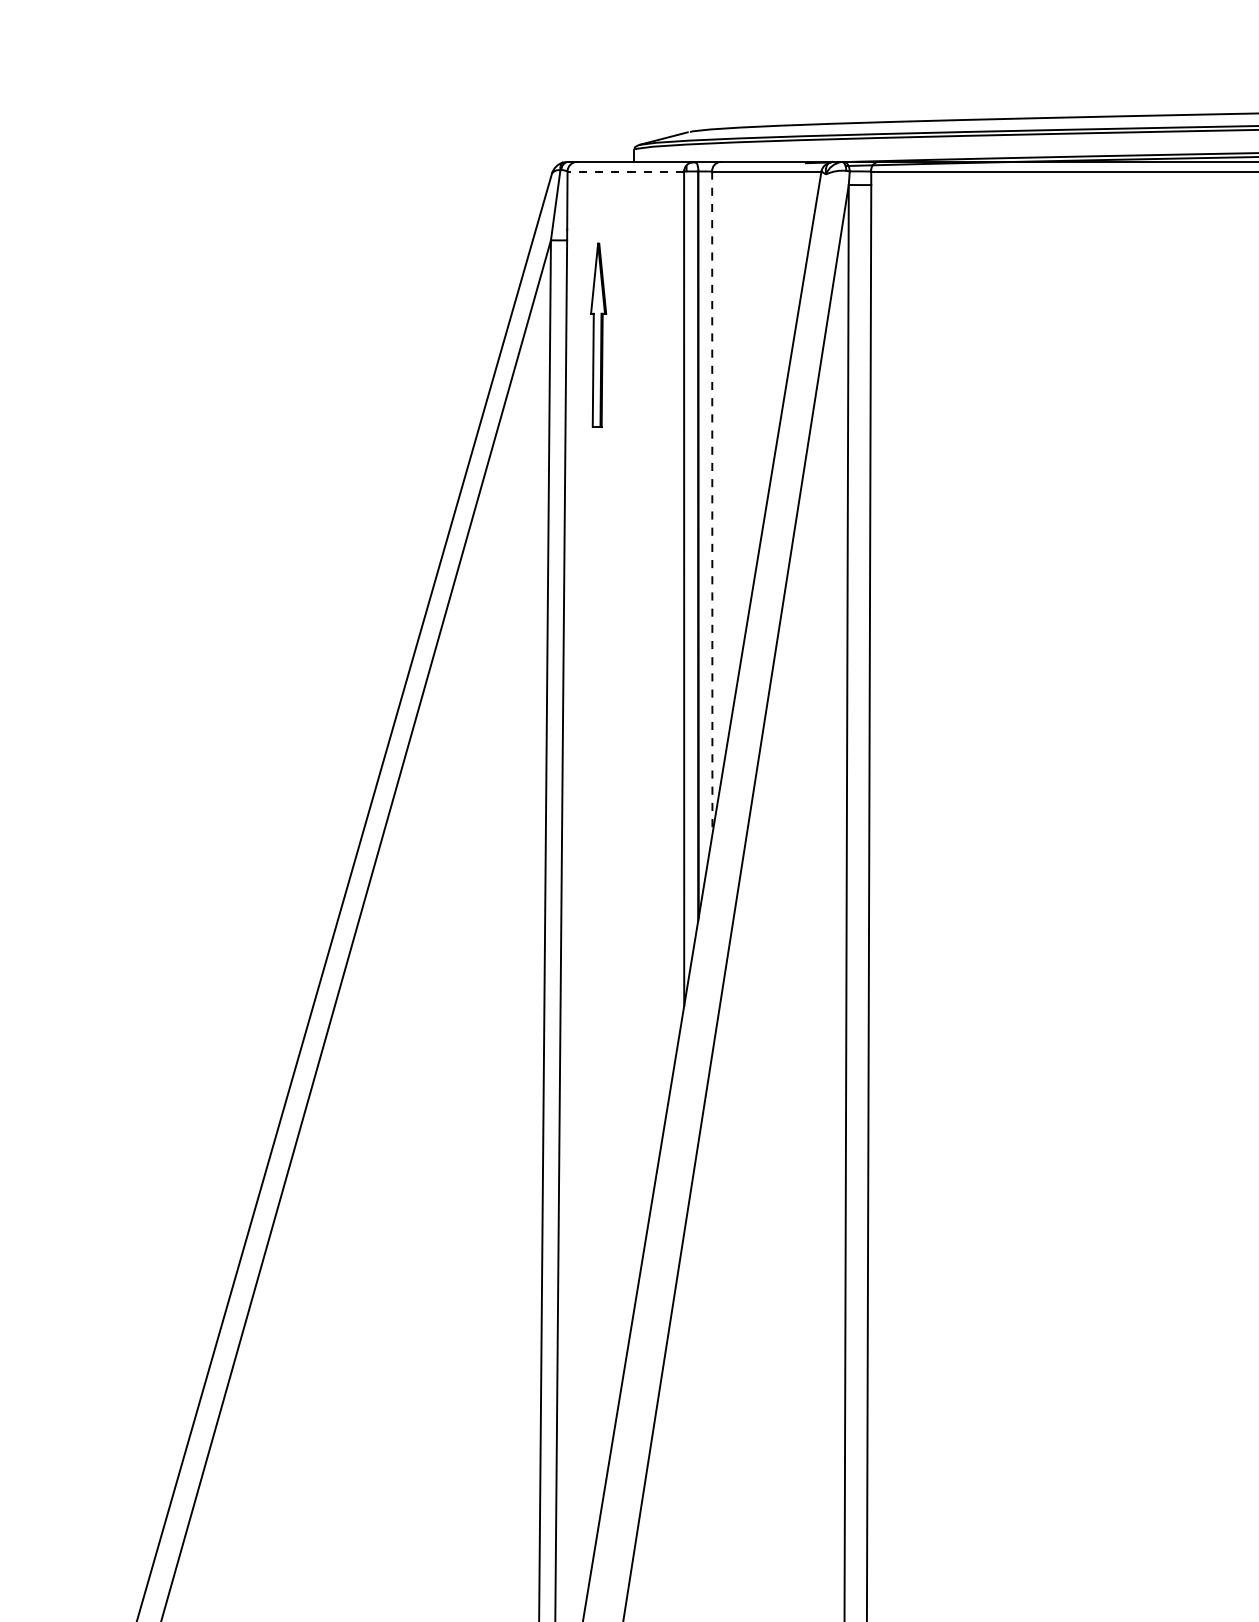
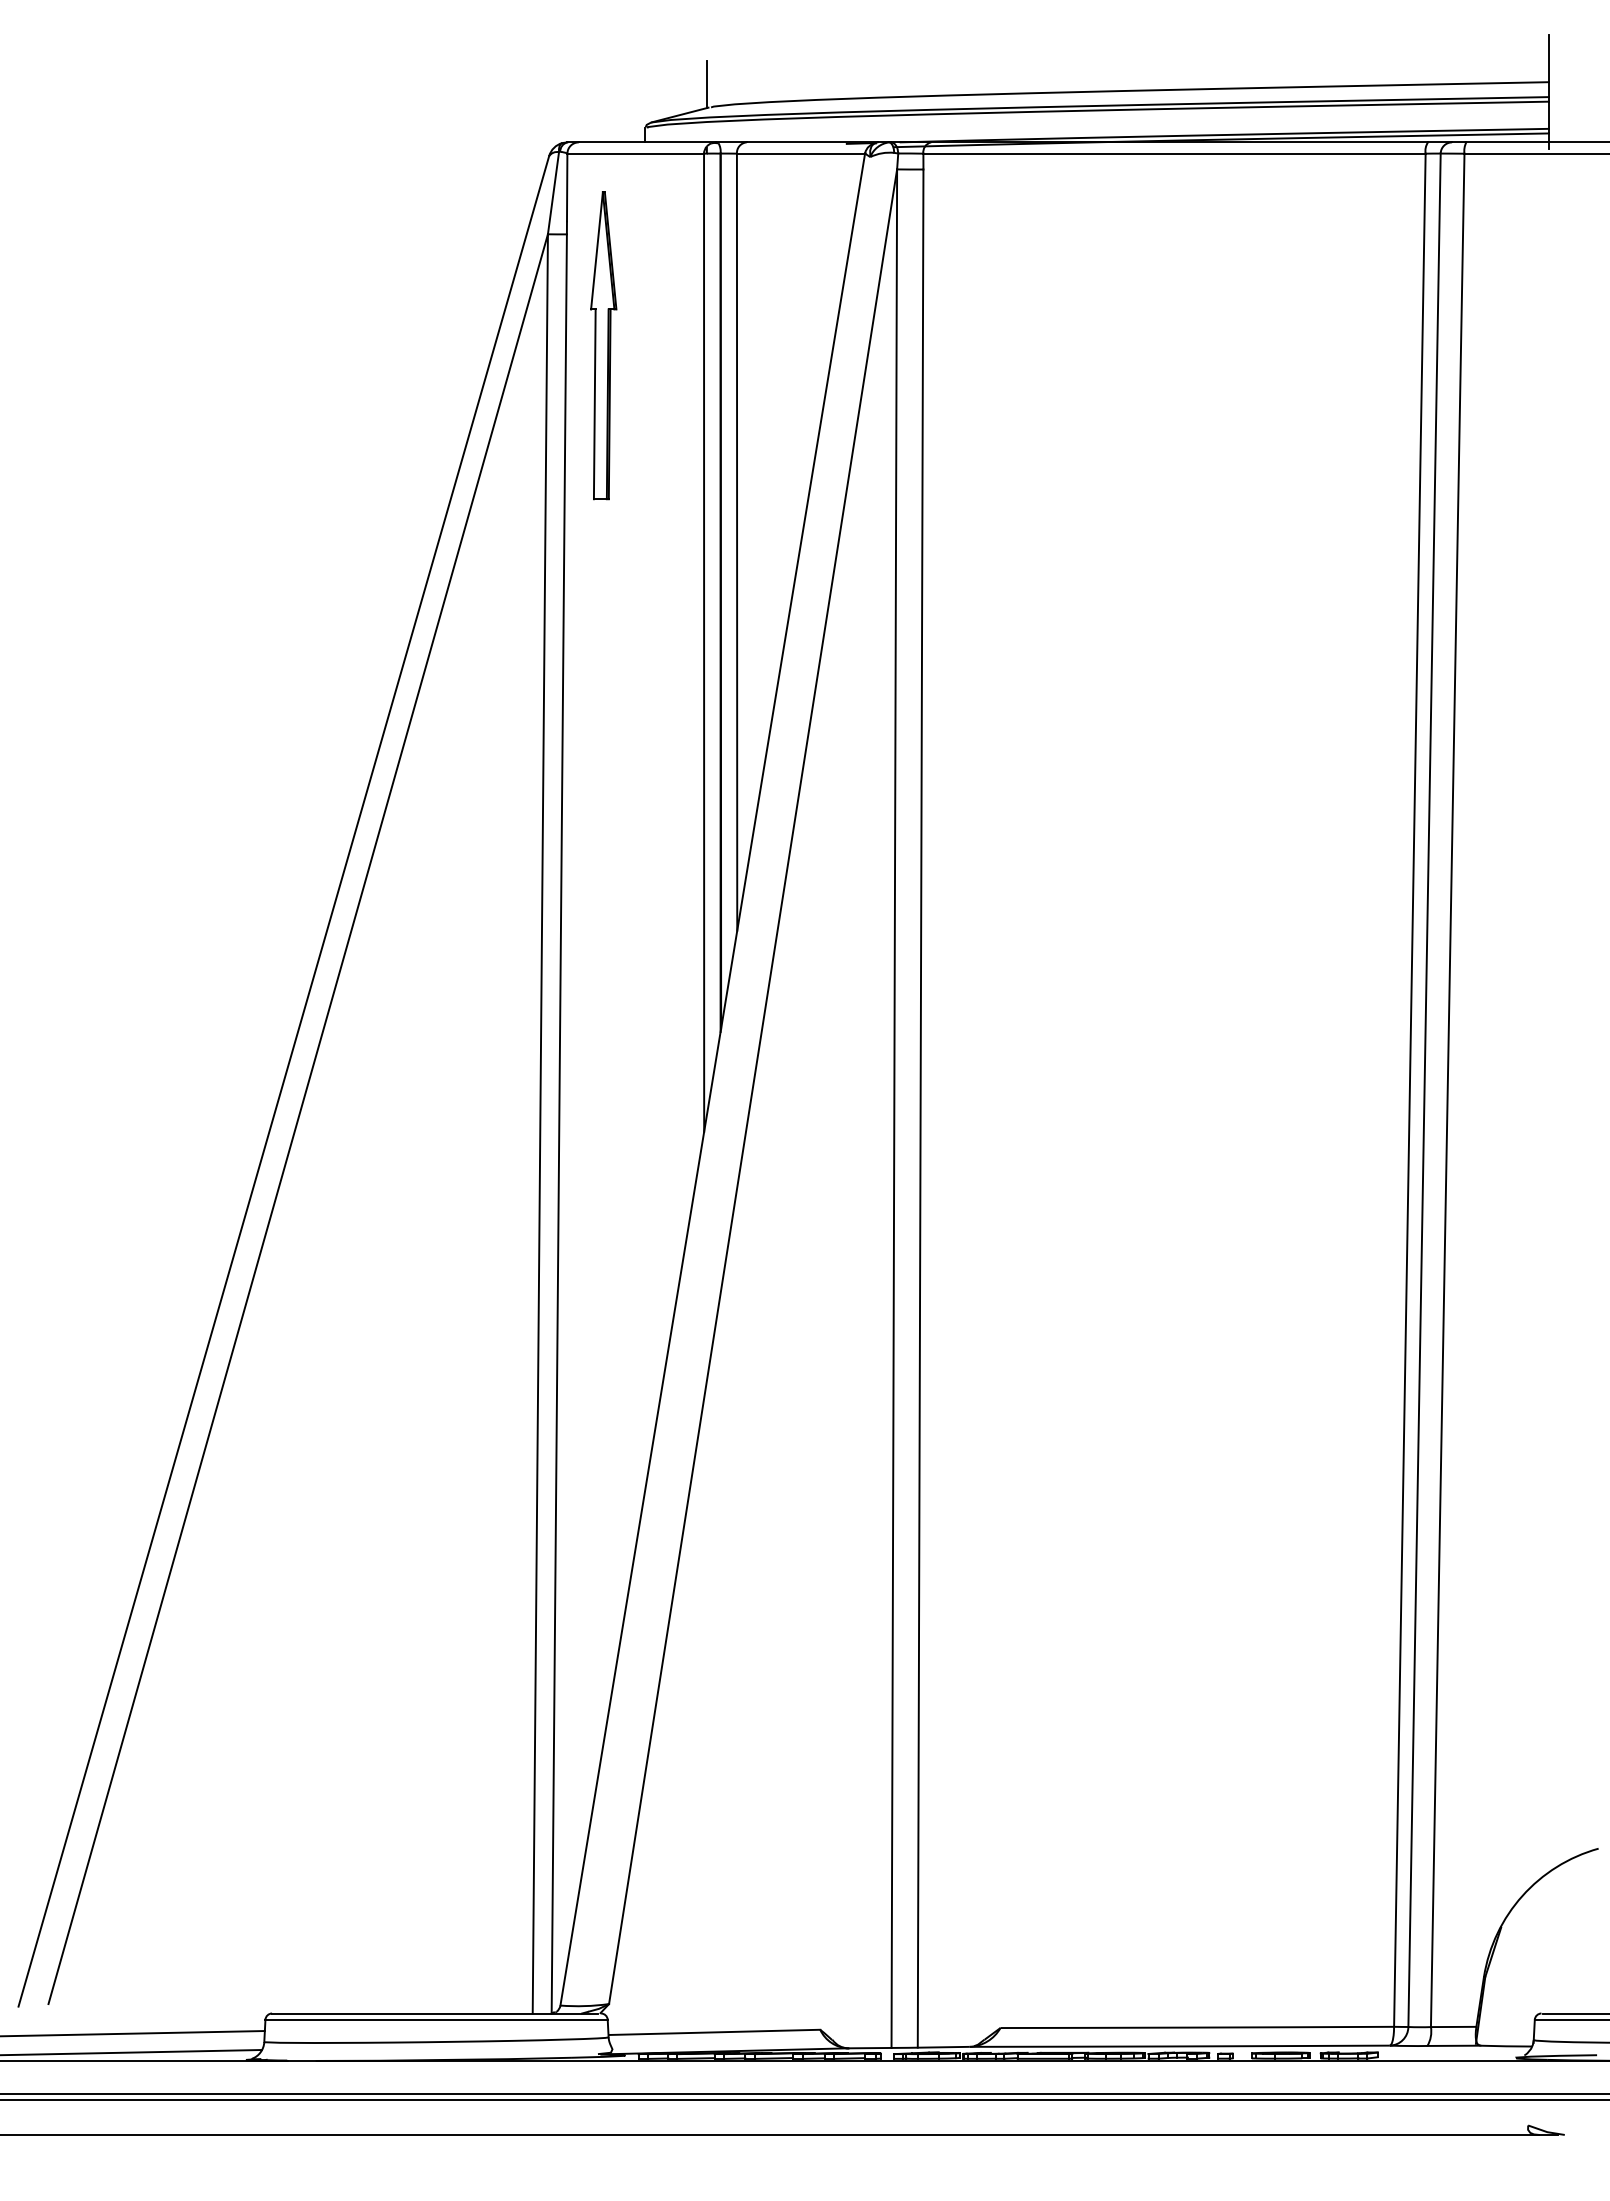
line: (686, 112) -> (706, 84), added
line: (625, 171) -> (635, 153), dashed -> solid
part: (598, 335) -> (603, 345), size x1.43
line: (712, 503) -> (737, 542), dashed -> solid

